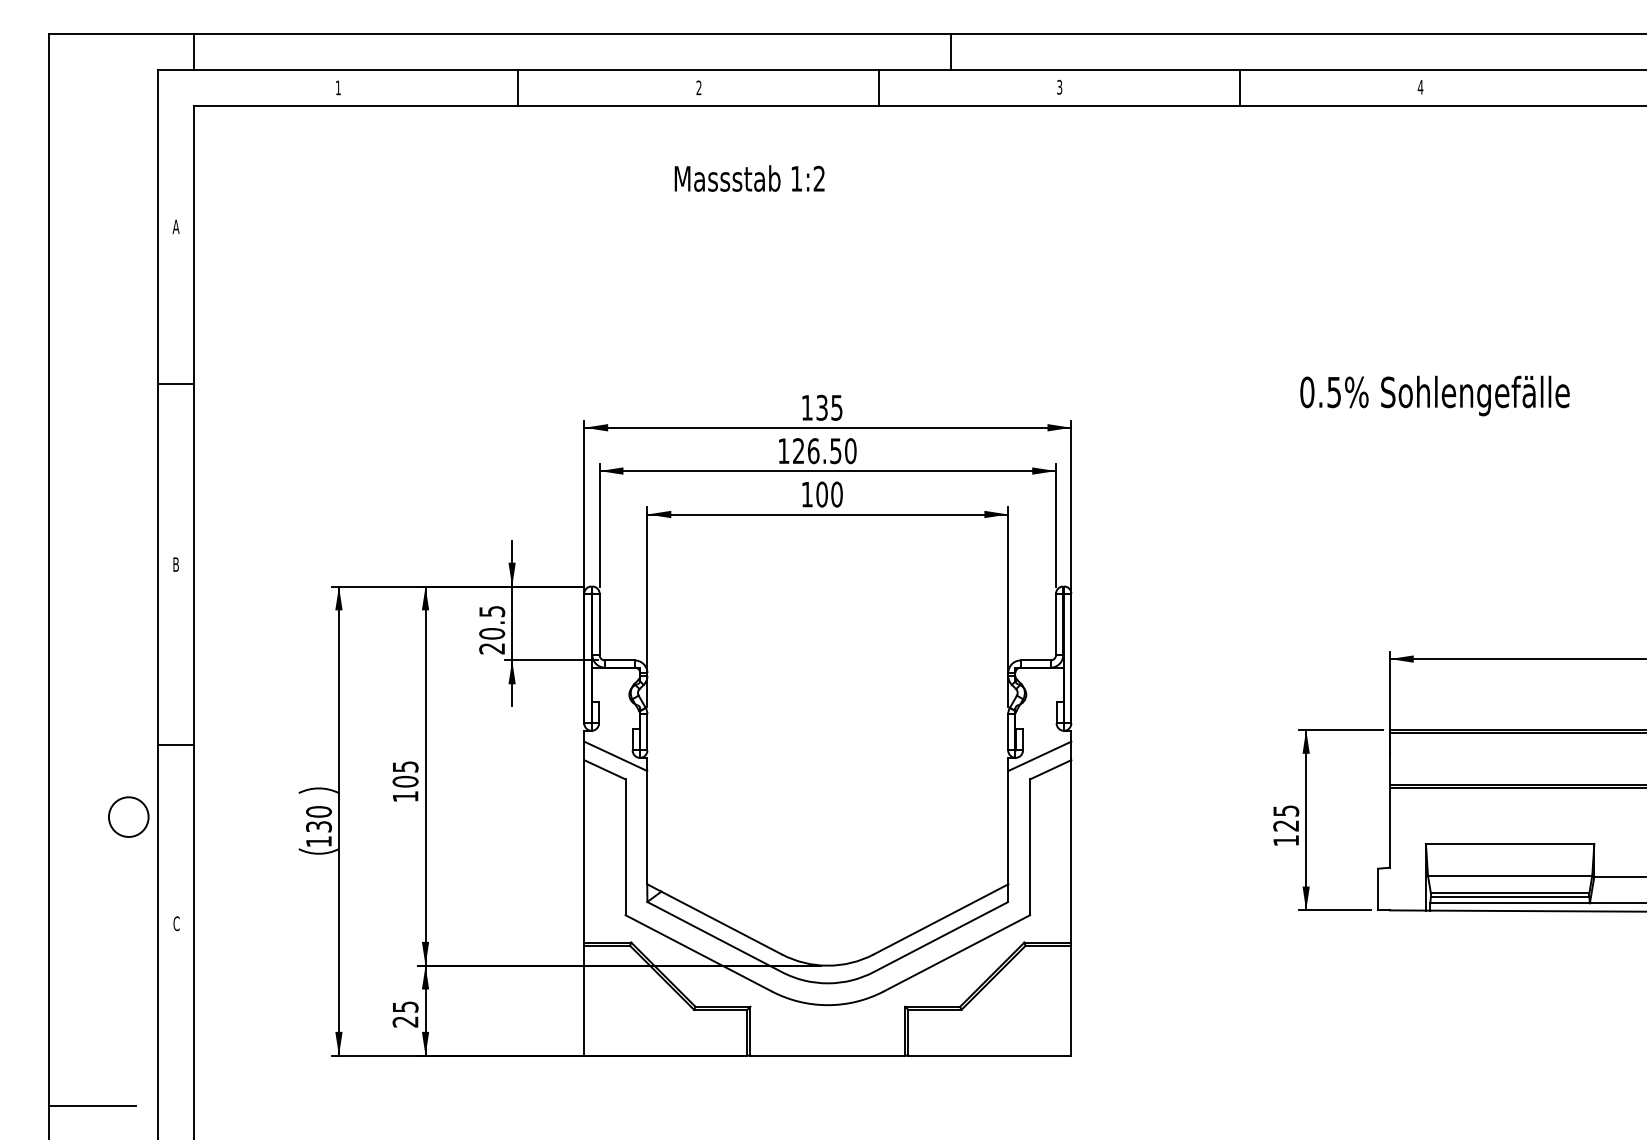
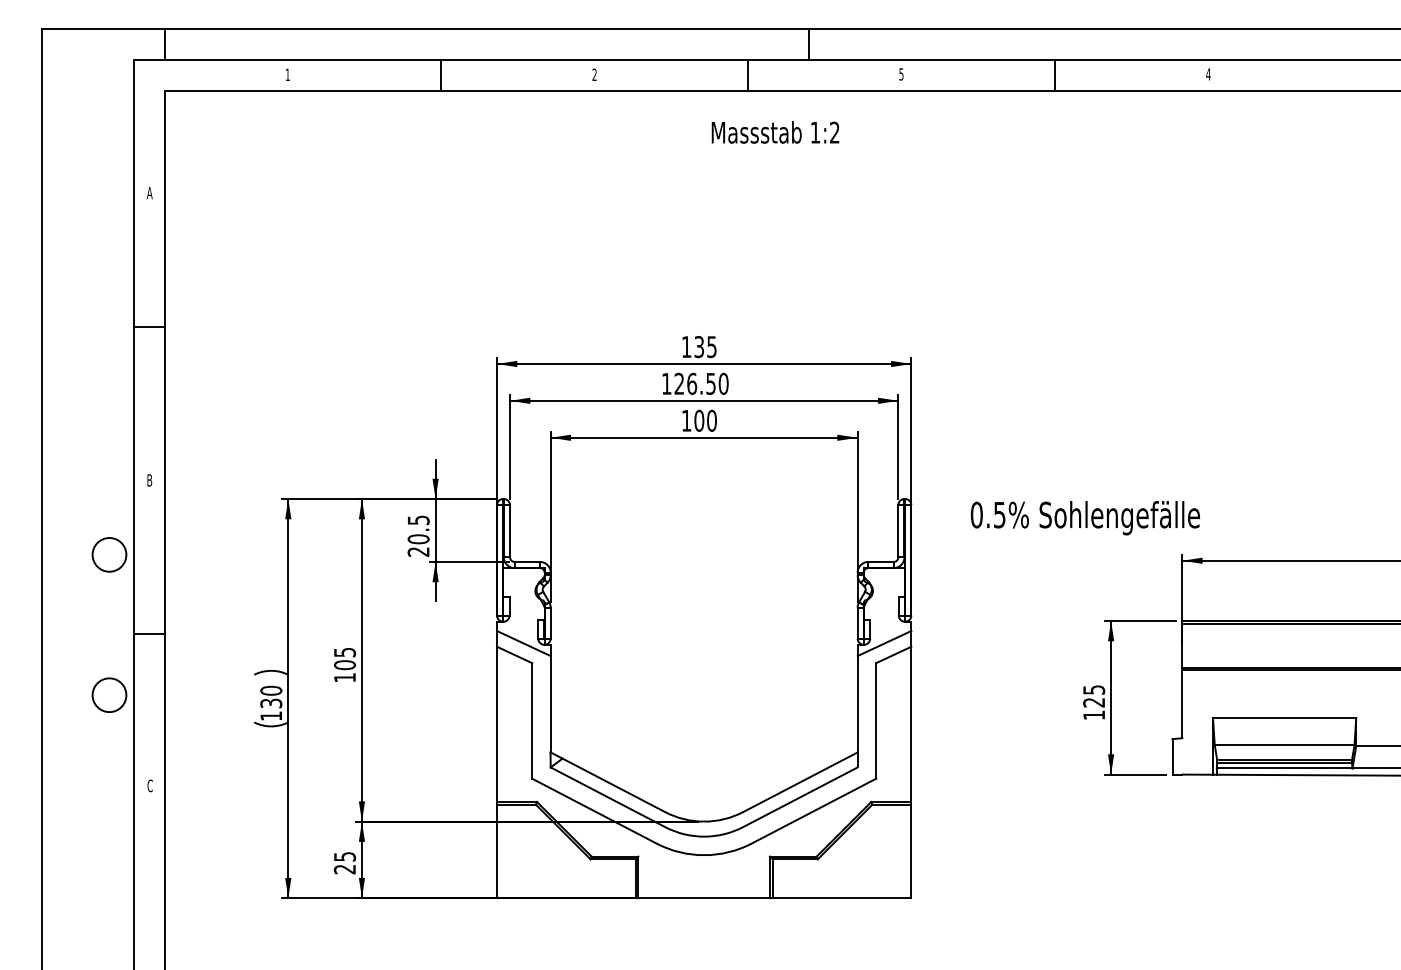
text: (1059, 86) -> (901, 73), 3 -> 5
text: (749, 178) -> (775, 132), moved
text: (1434, 395) -> (1085, 517), moved
circle: (128, 651) -> (109, 554), added
line: (92, 1105) -> (78, 940), removed

